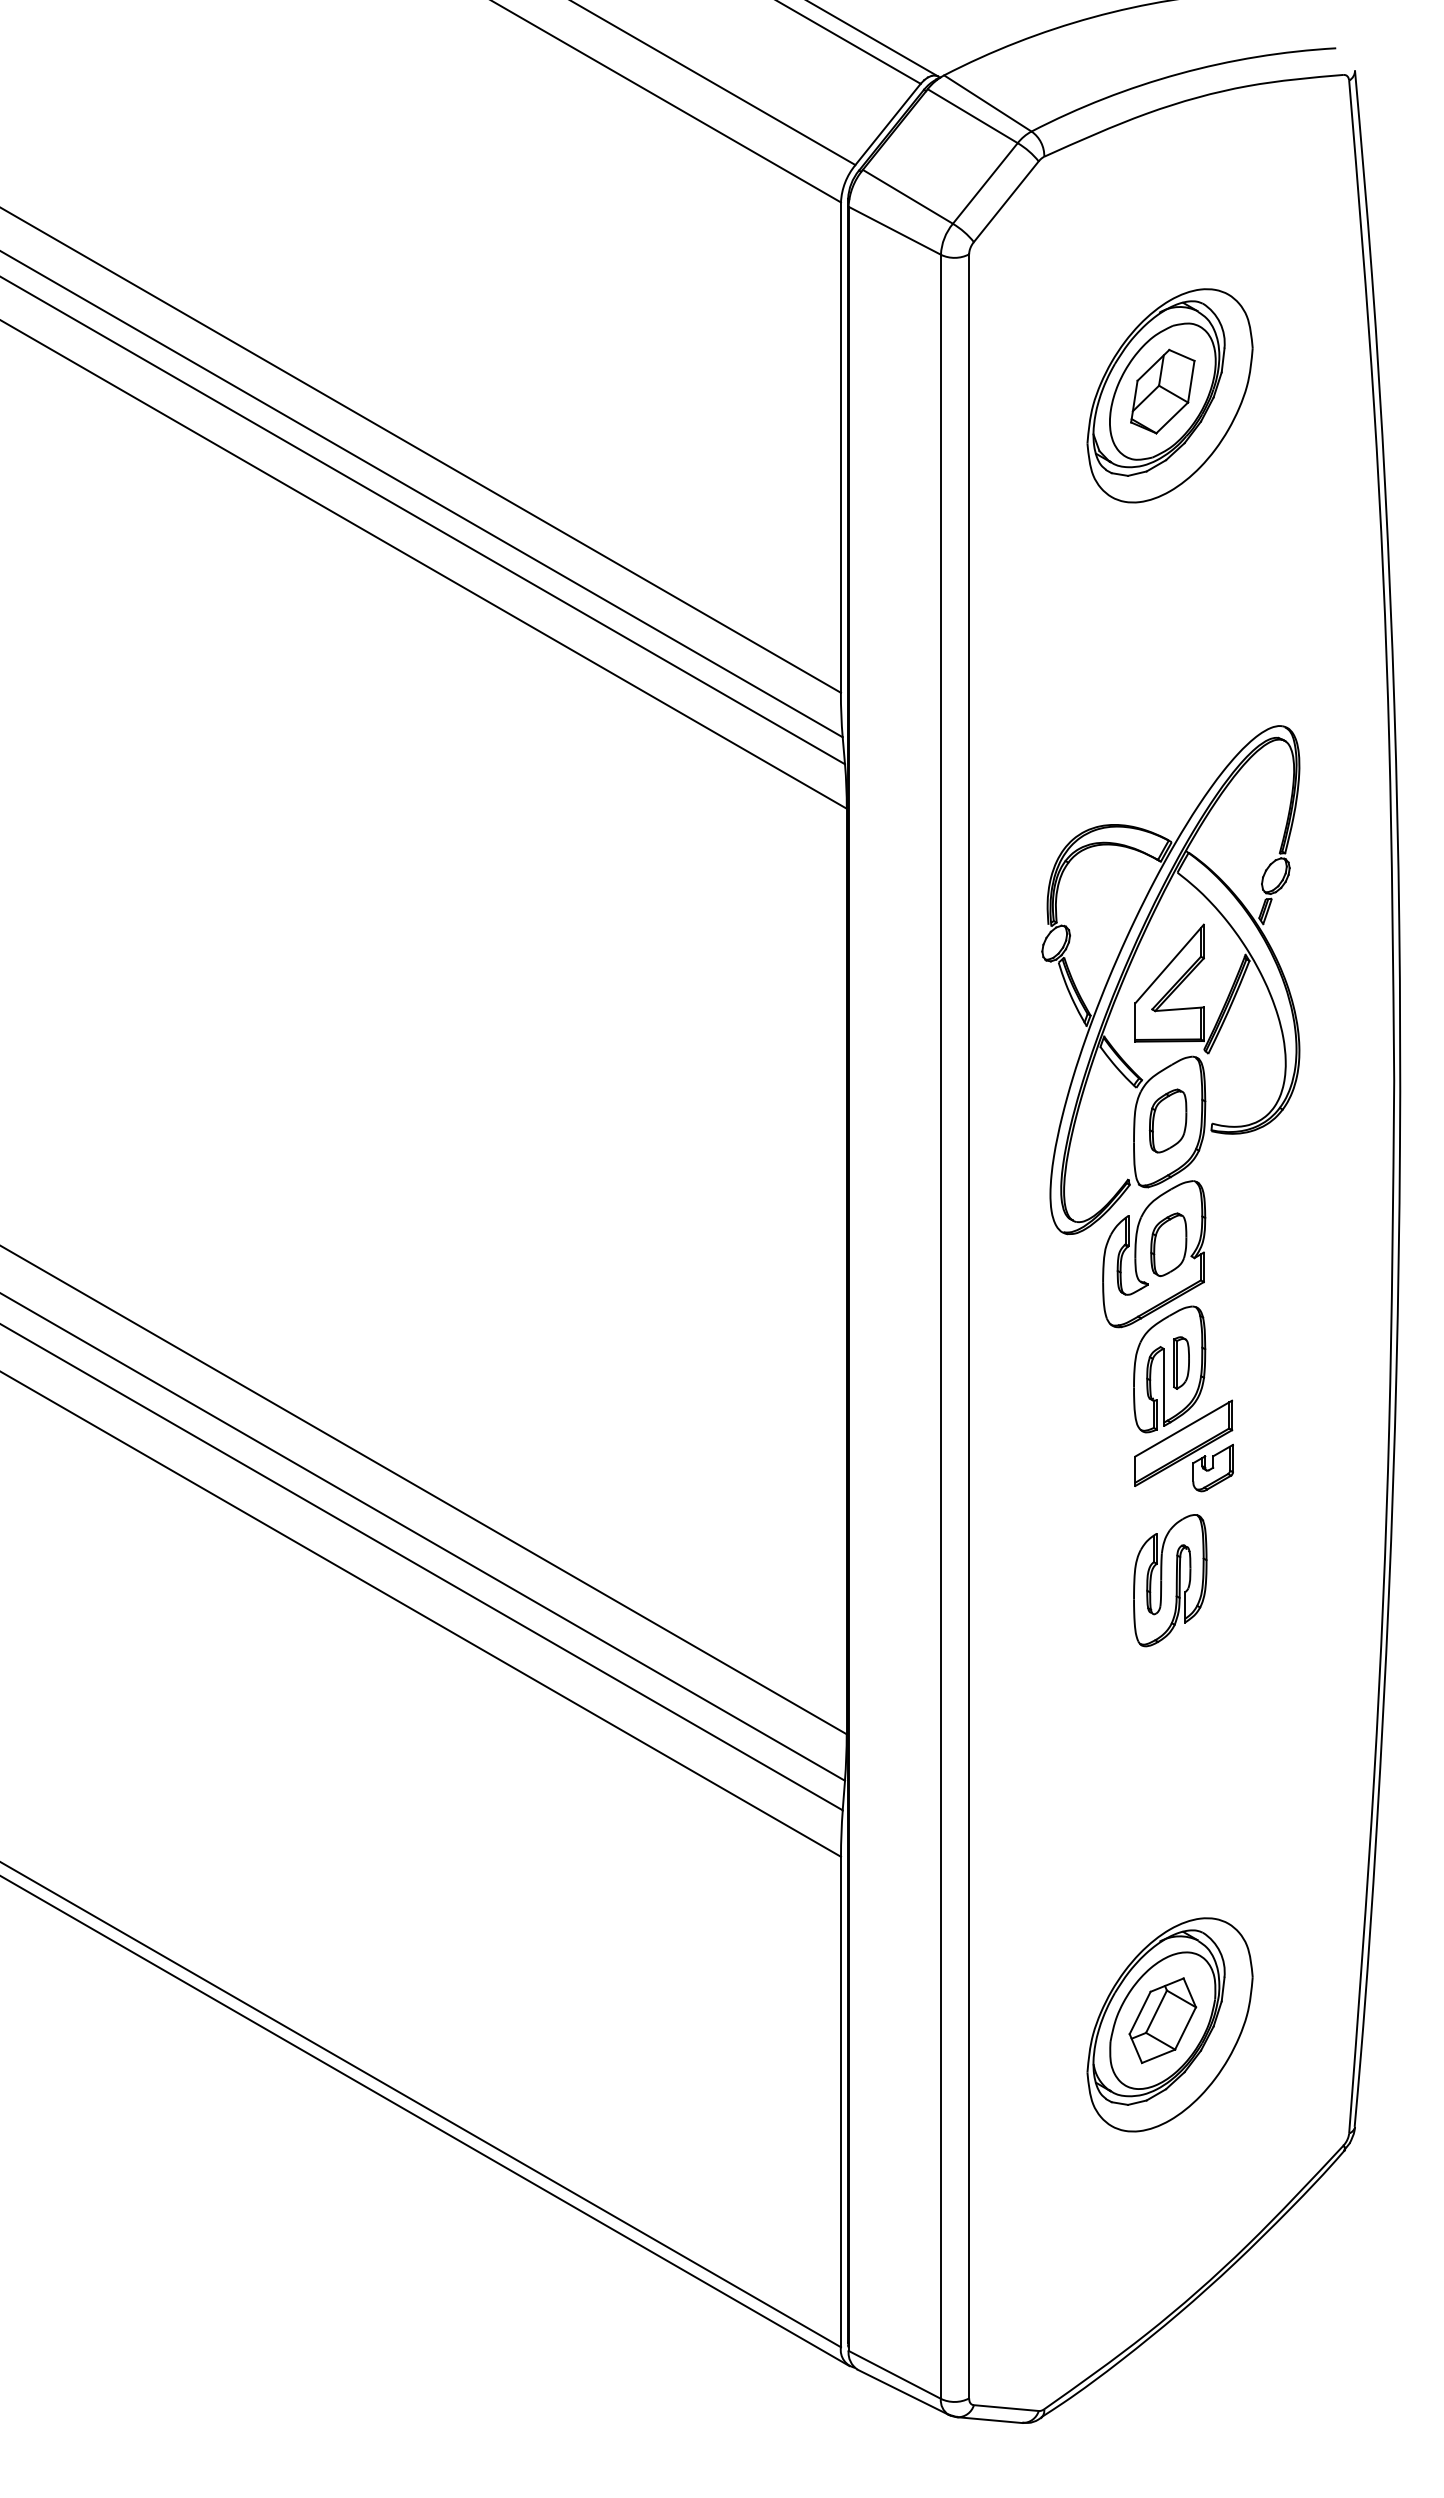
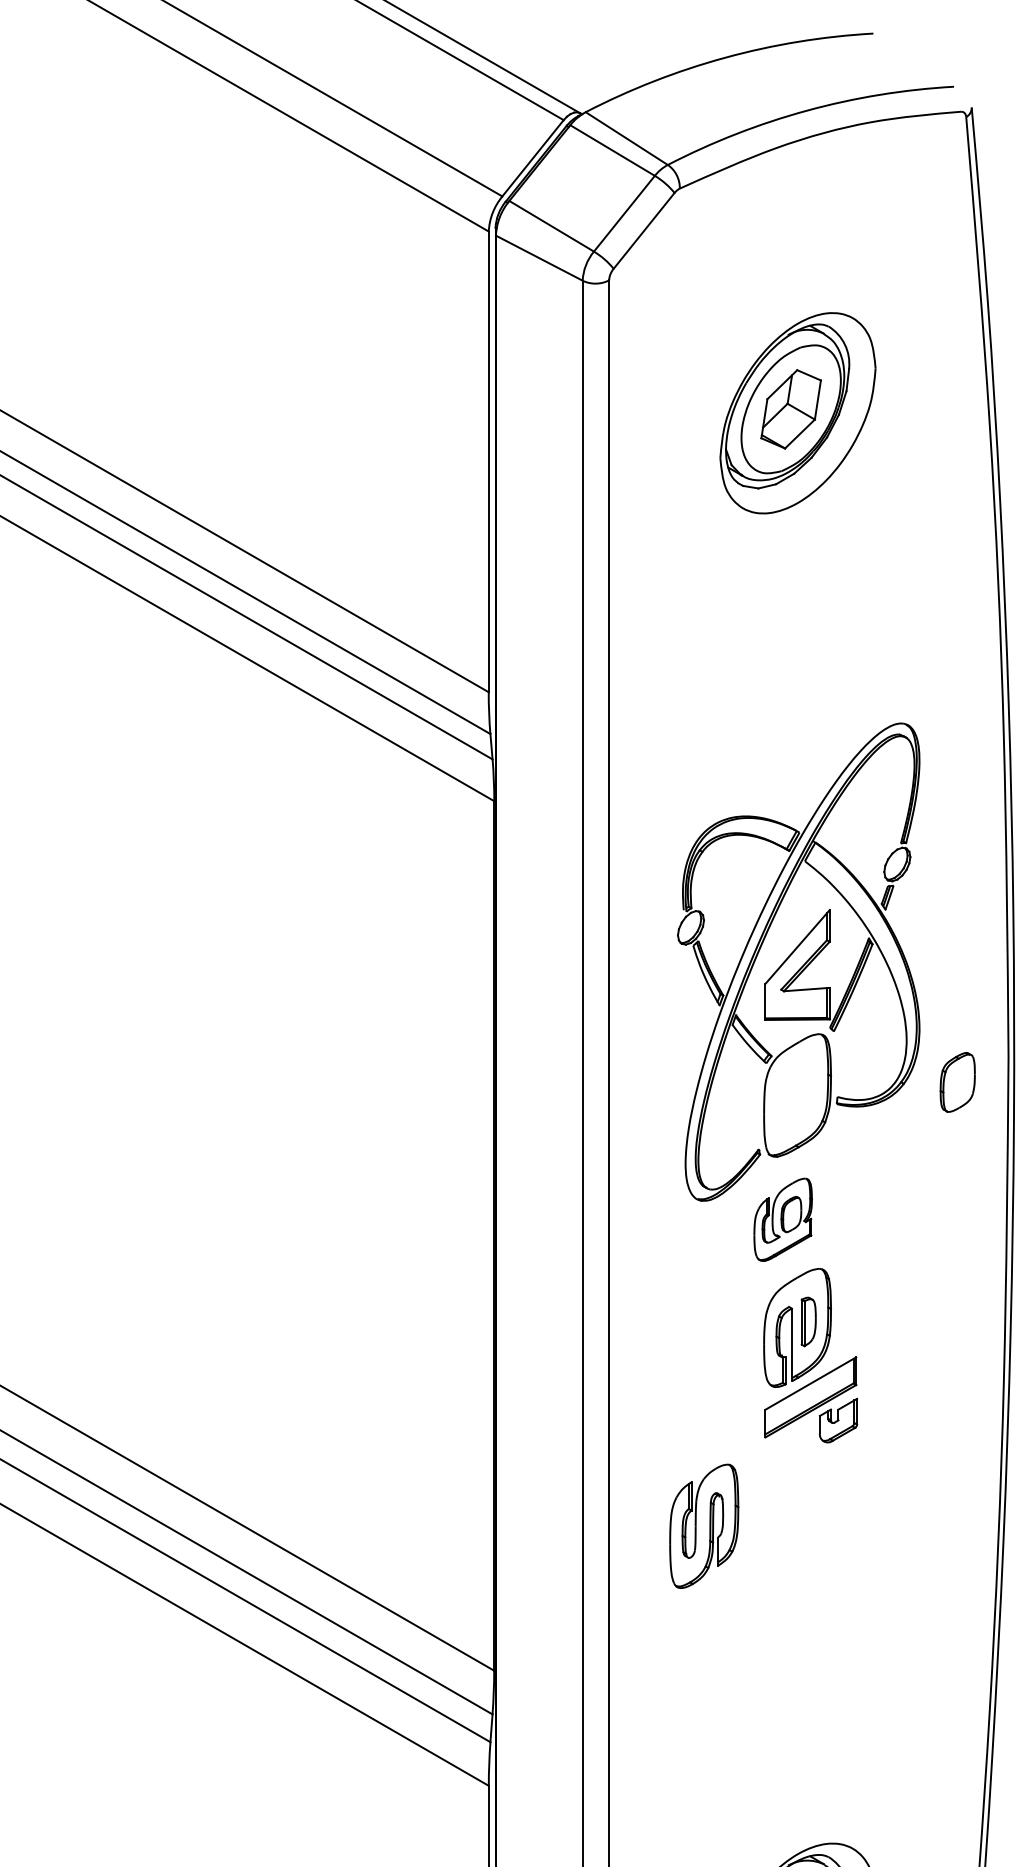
part: (1167, 1120) -> (957, 1081), moved
part: (1154, 1254) -> (783, 1219), size x0.6
part: (1170, 1580) -> (704, 1526), moved

